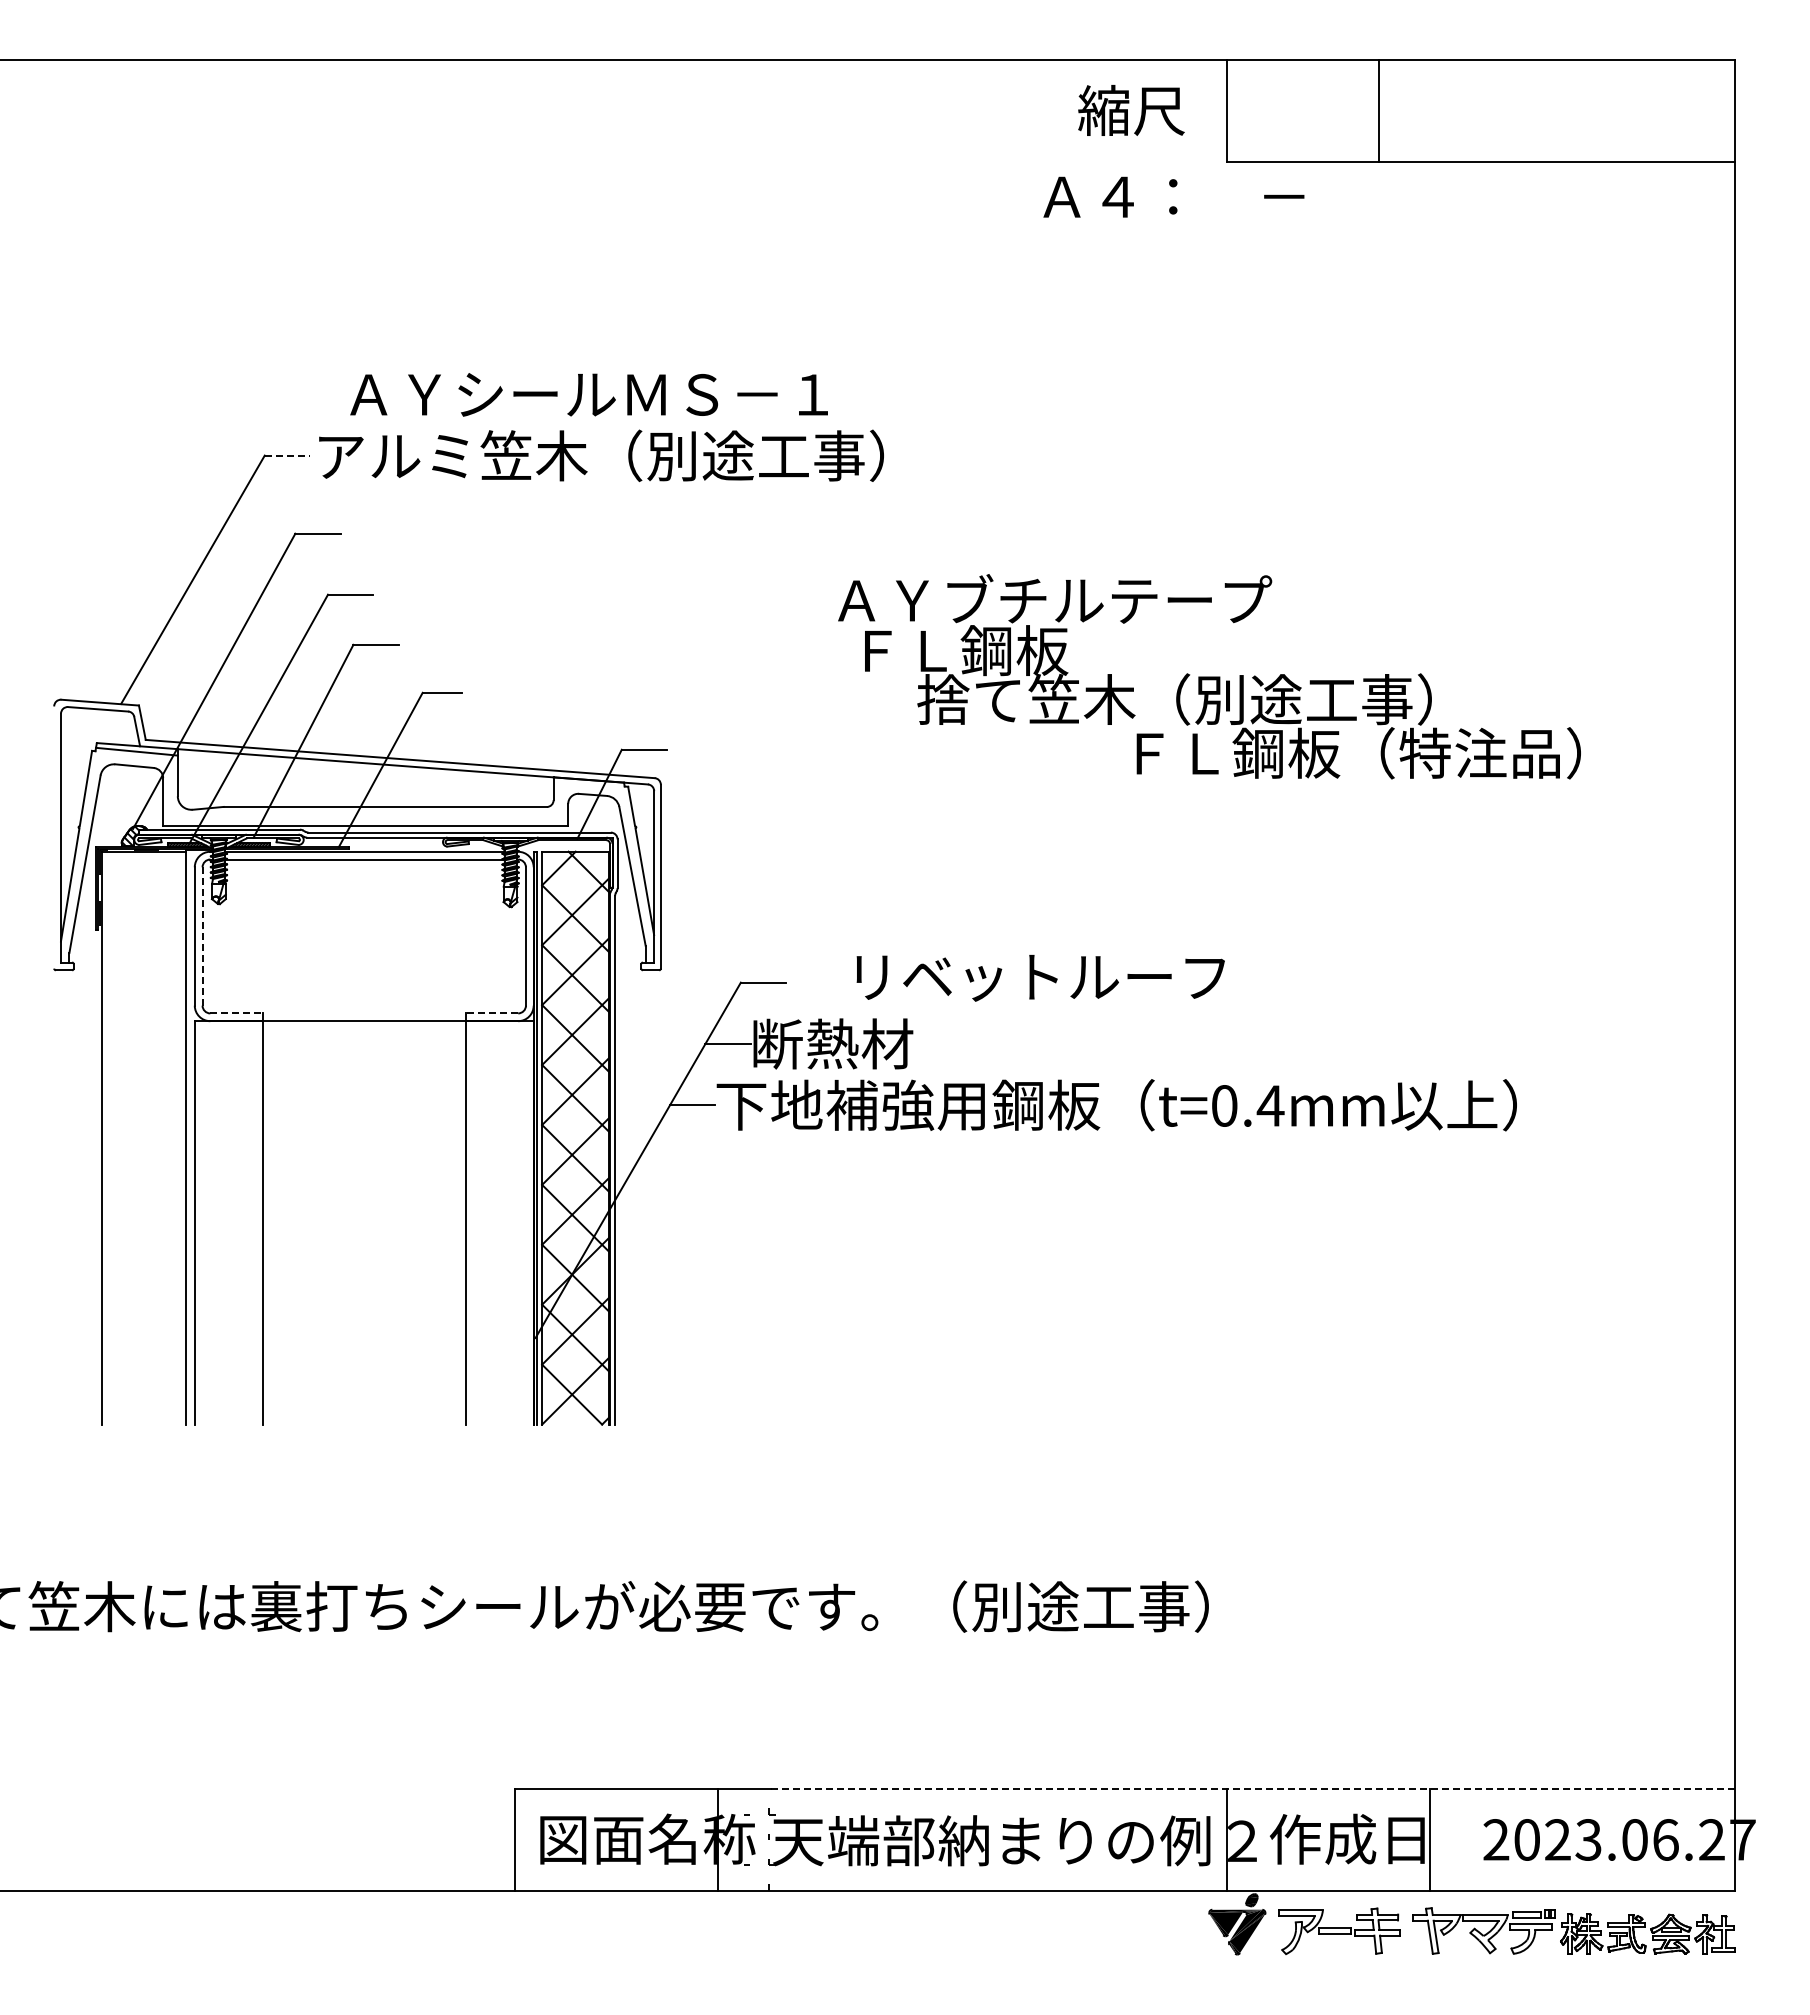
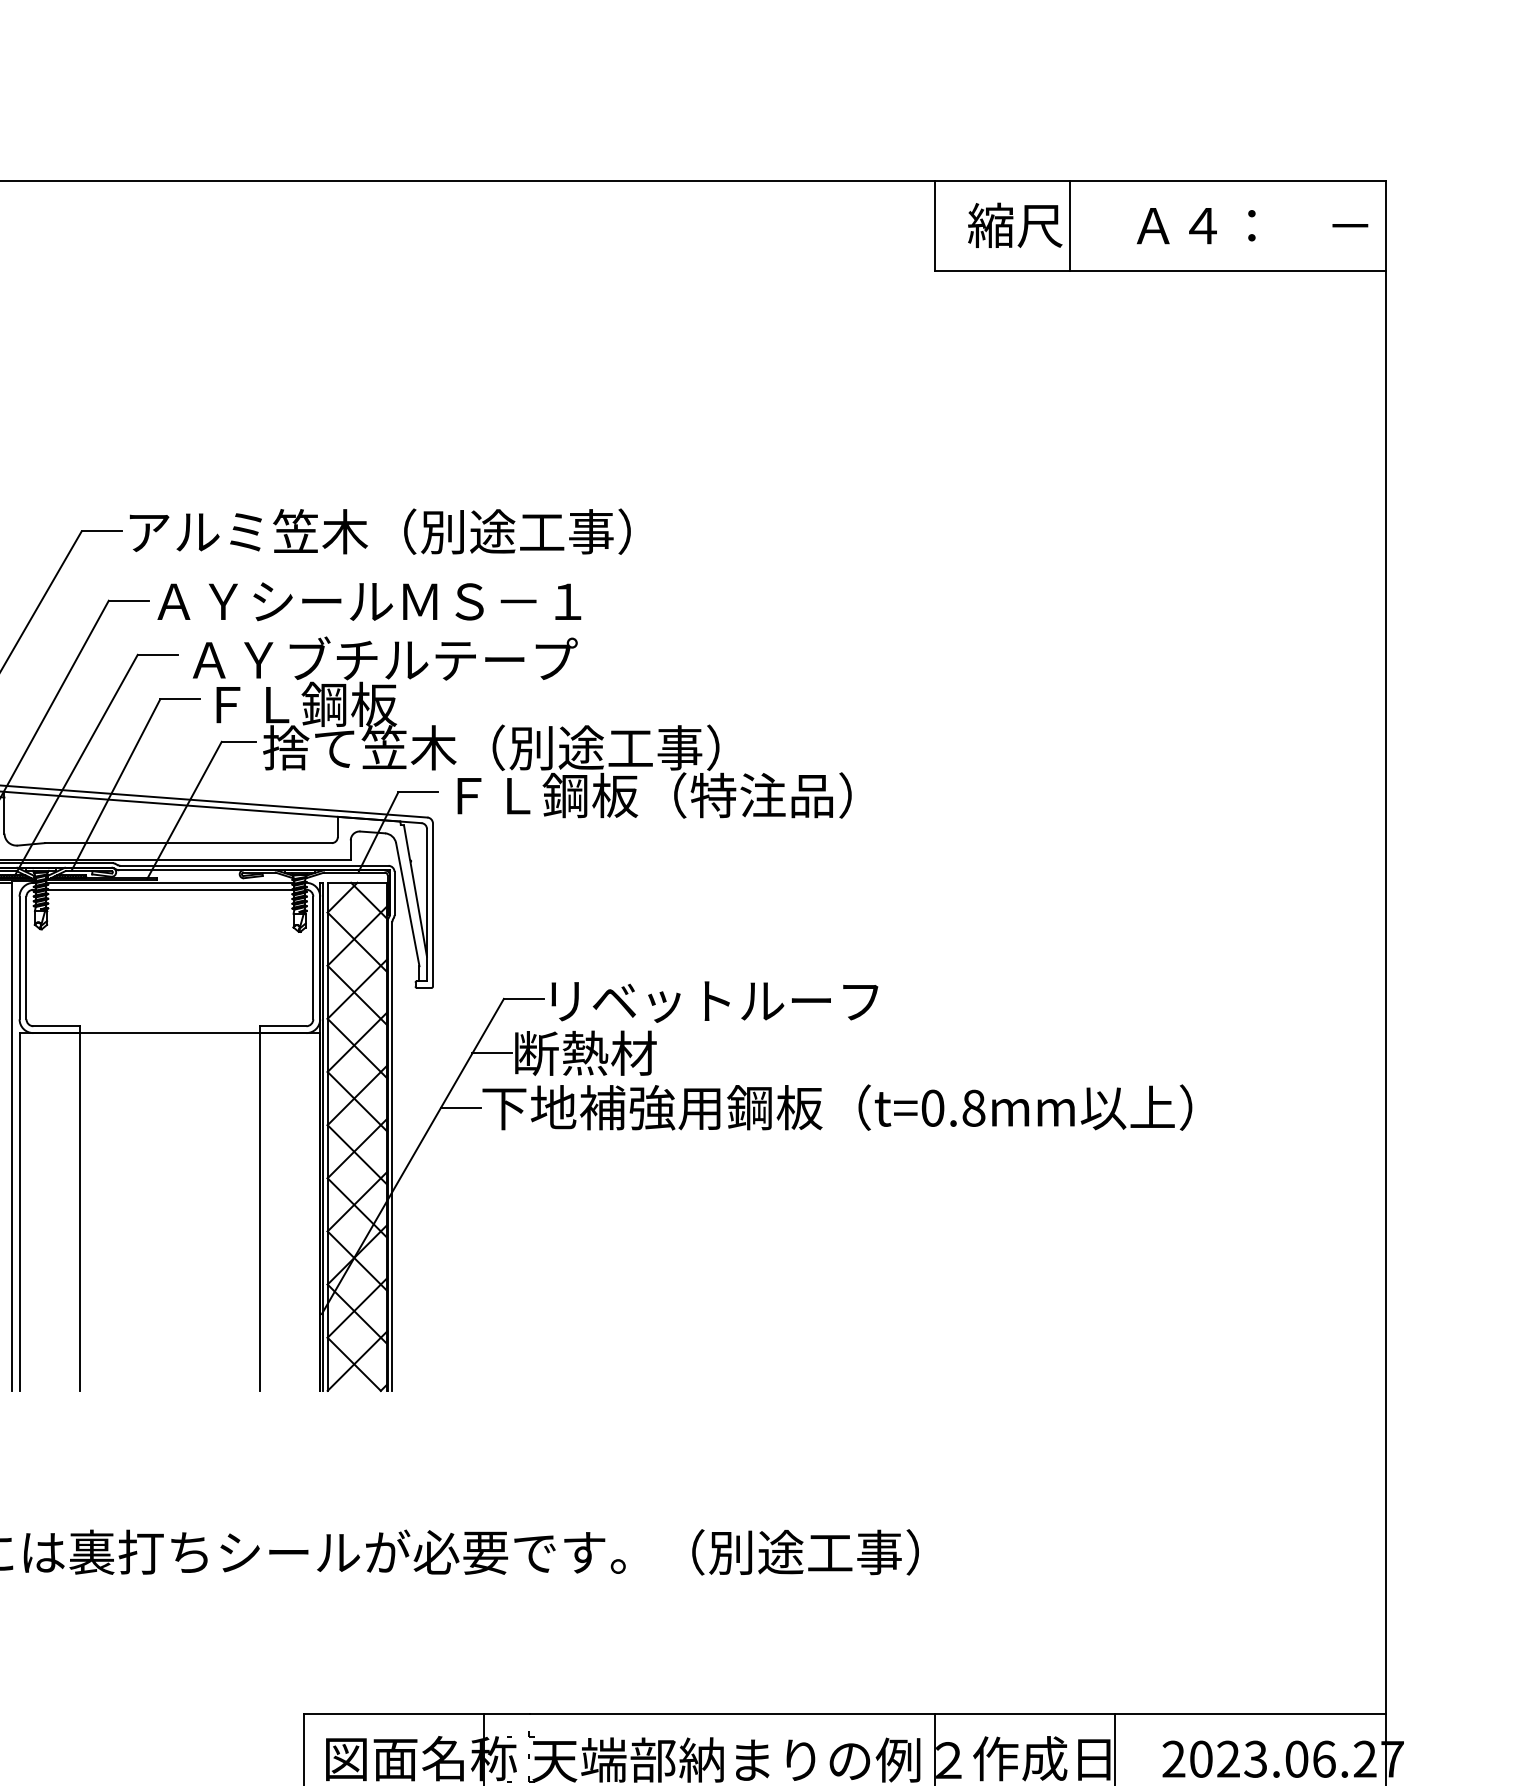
text: (1131, 110) -> (1015, 225), moved
text: (1173, 196) -> (1252, 225), moved
text: (588, 394) -> (368, 601), moved
line: (287, 455) -> (101, 531), dashed -> solid
text: (1209, 676) -> (522, 727), moved
line: (202, 936) -> (26, 958), dashed -> solid
text: (1040, 978) -> (714, 1002), moved
line: (236, 1013) -> (56, 1026), dashed -> solid
line: (491, 1013) -> (282, 1026), dashed -> solid
text: (1270, 1105) -> (973, 1107), t=0.4mm -> t=0.8mm
line: (1252, 1789) -> (957, 1714), dashed -> solid

